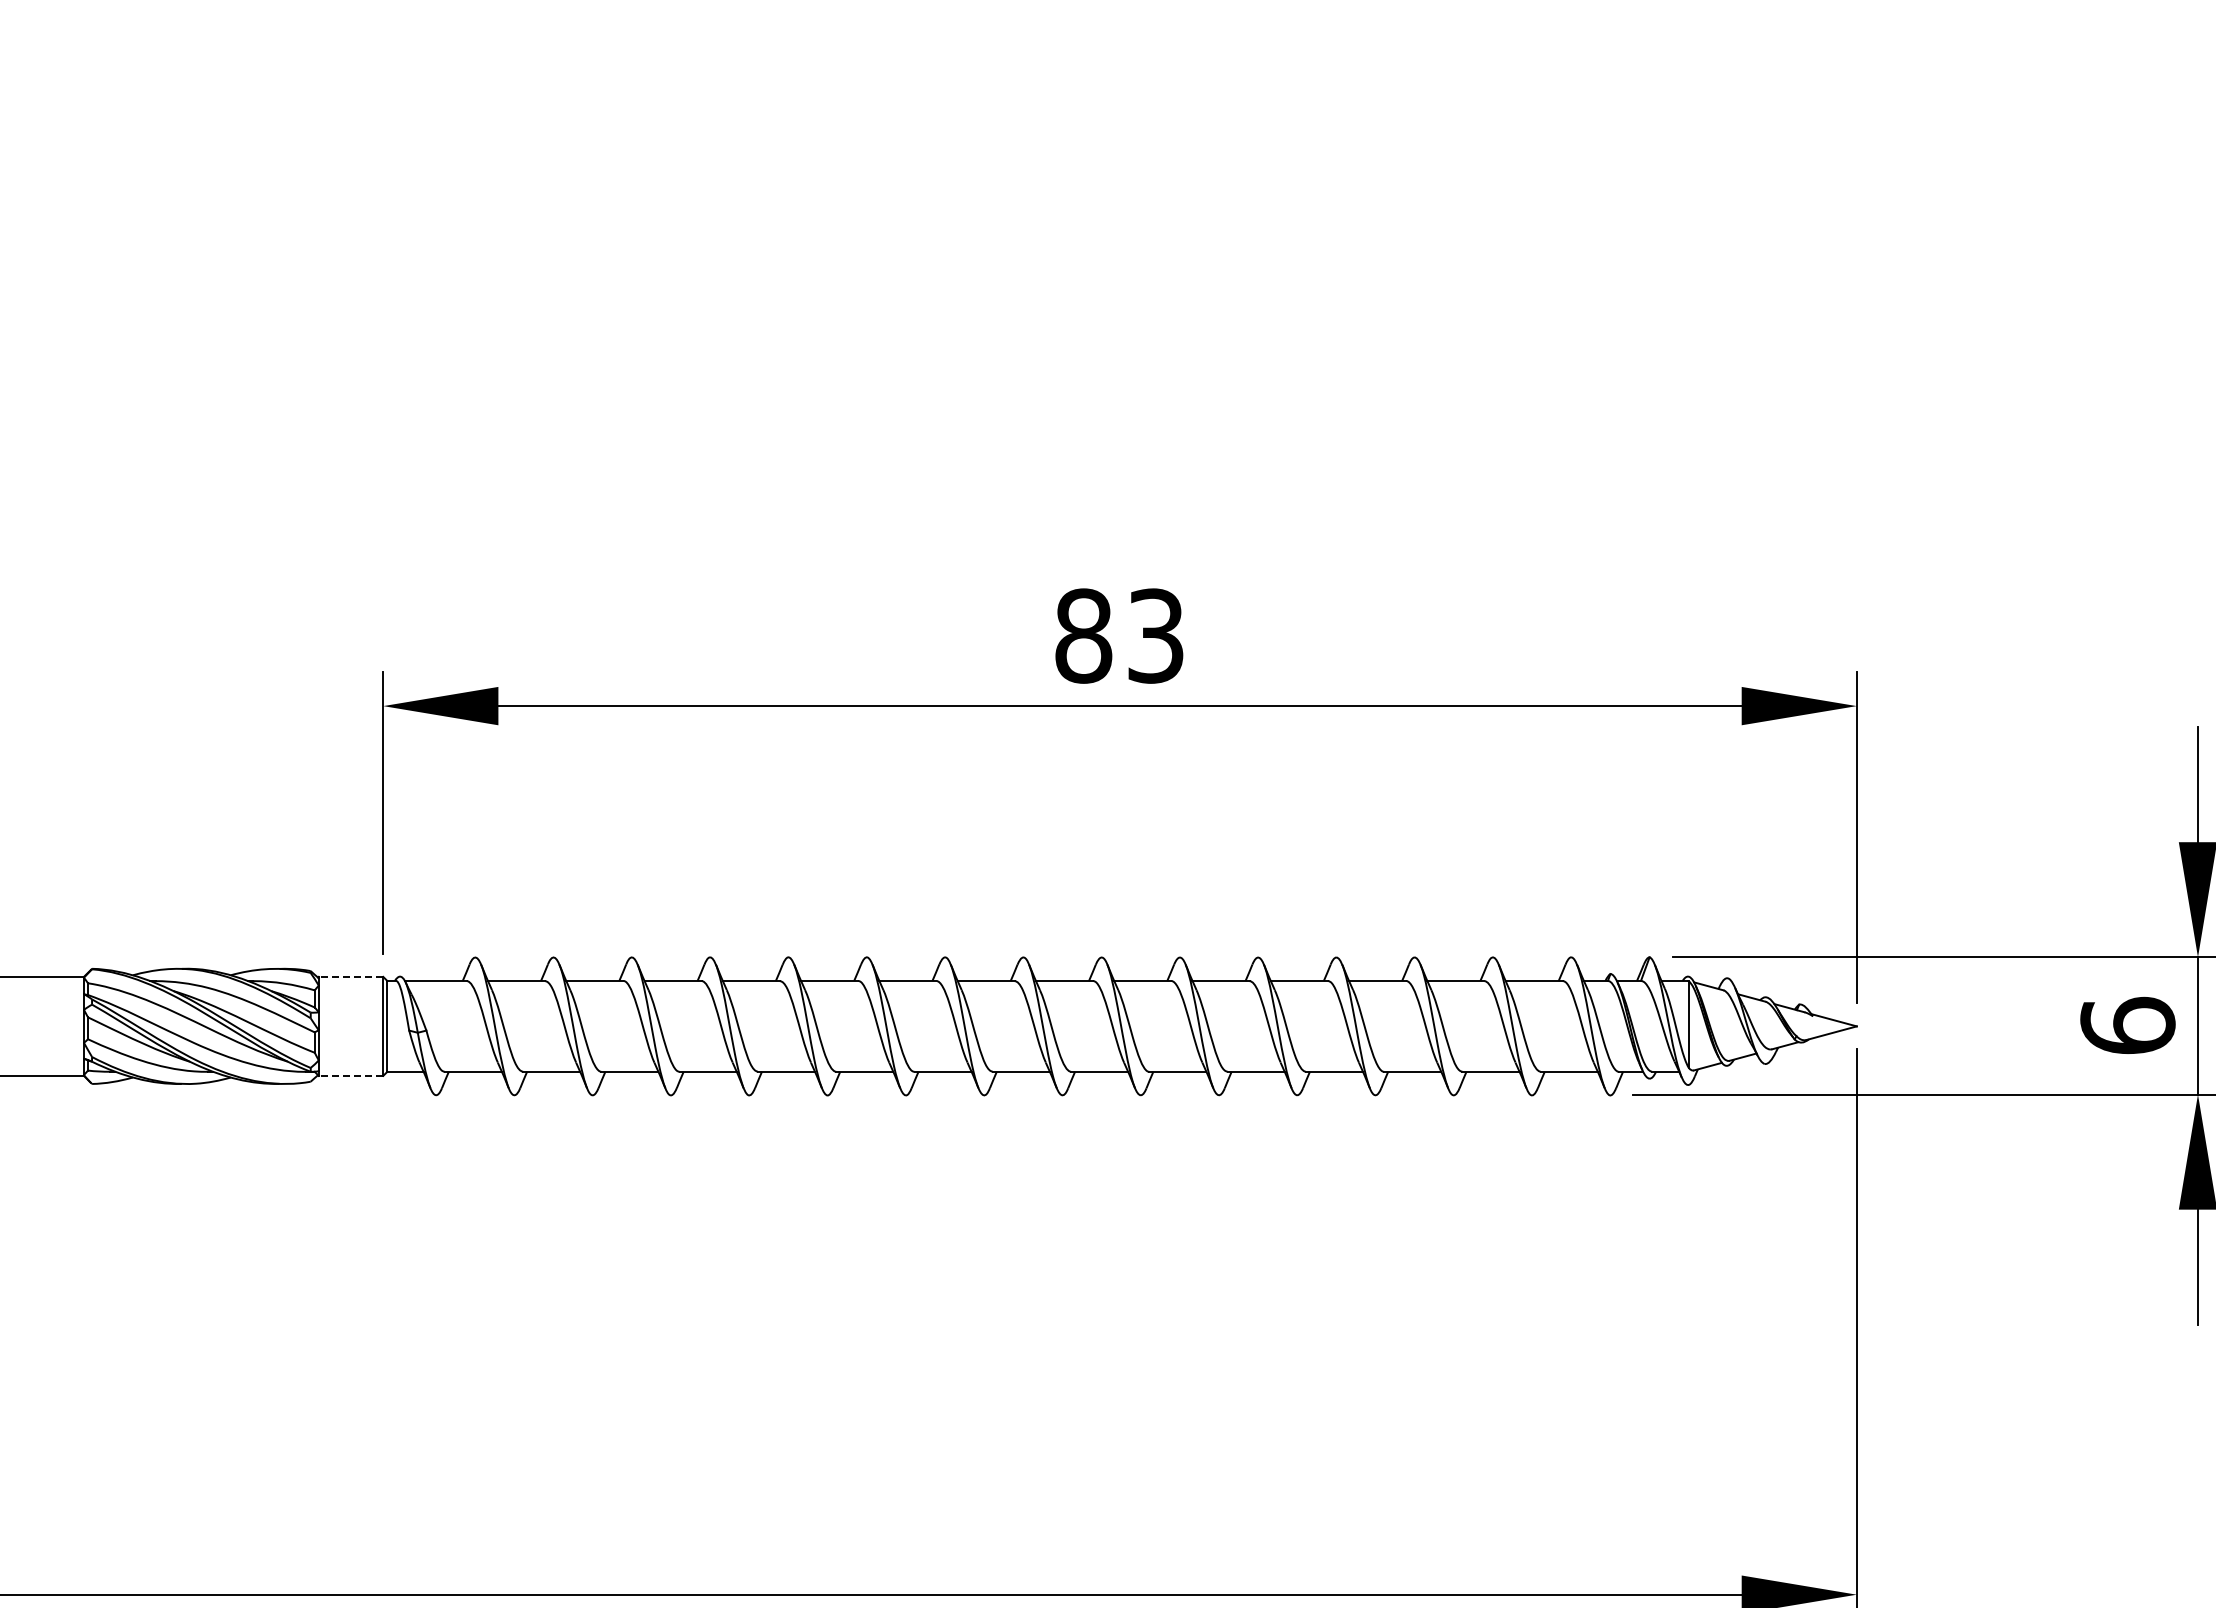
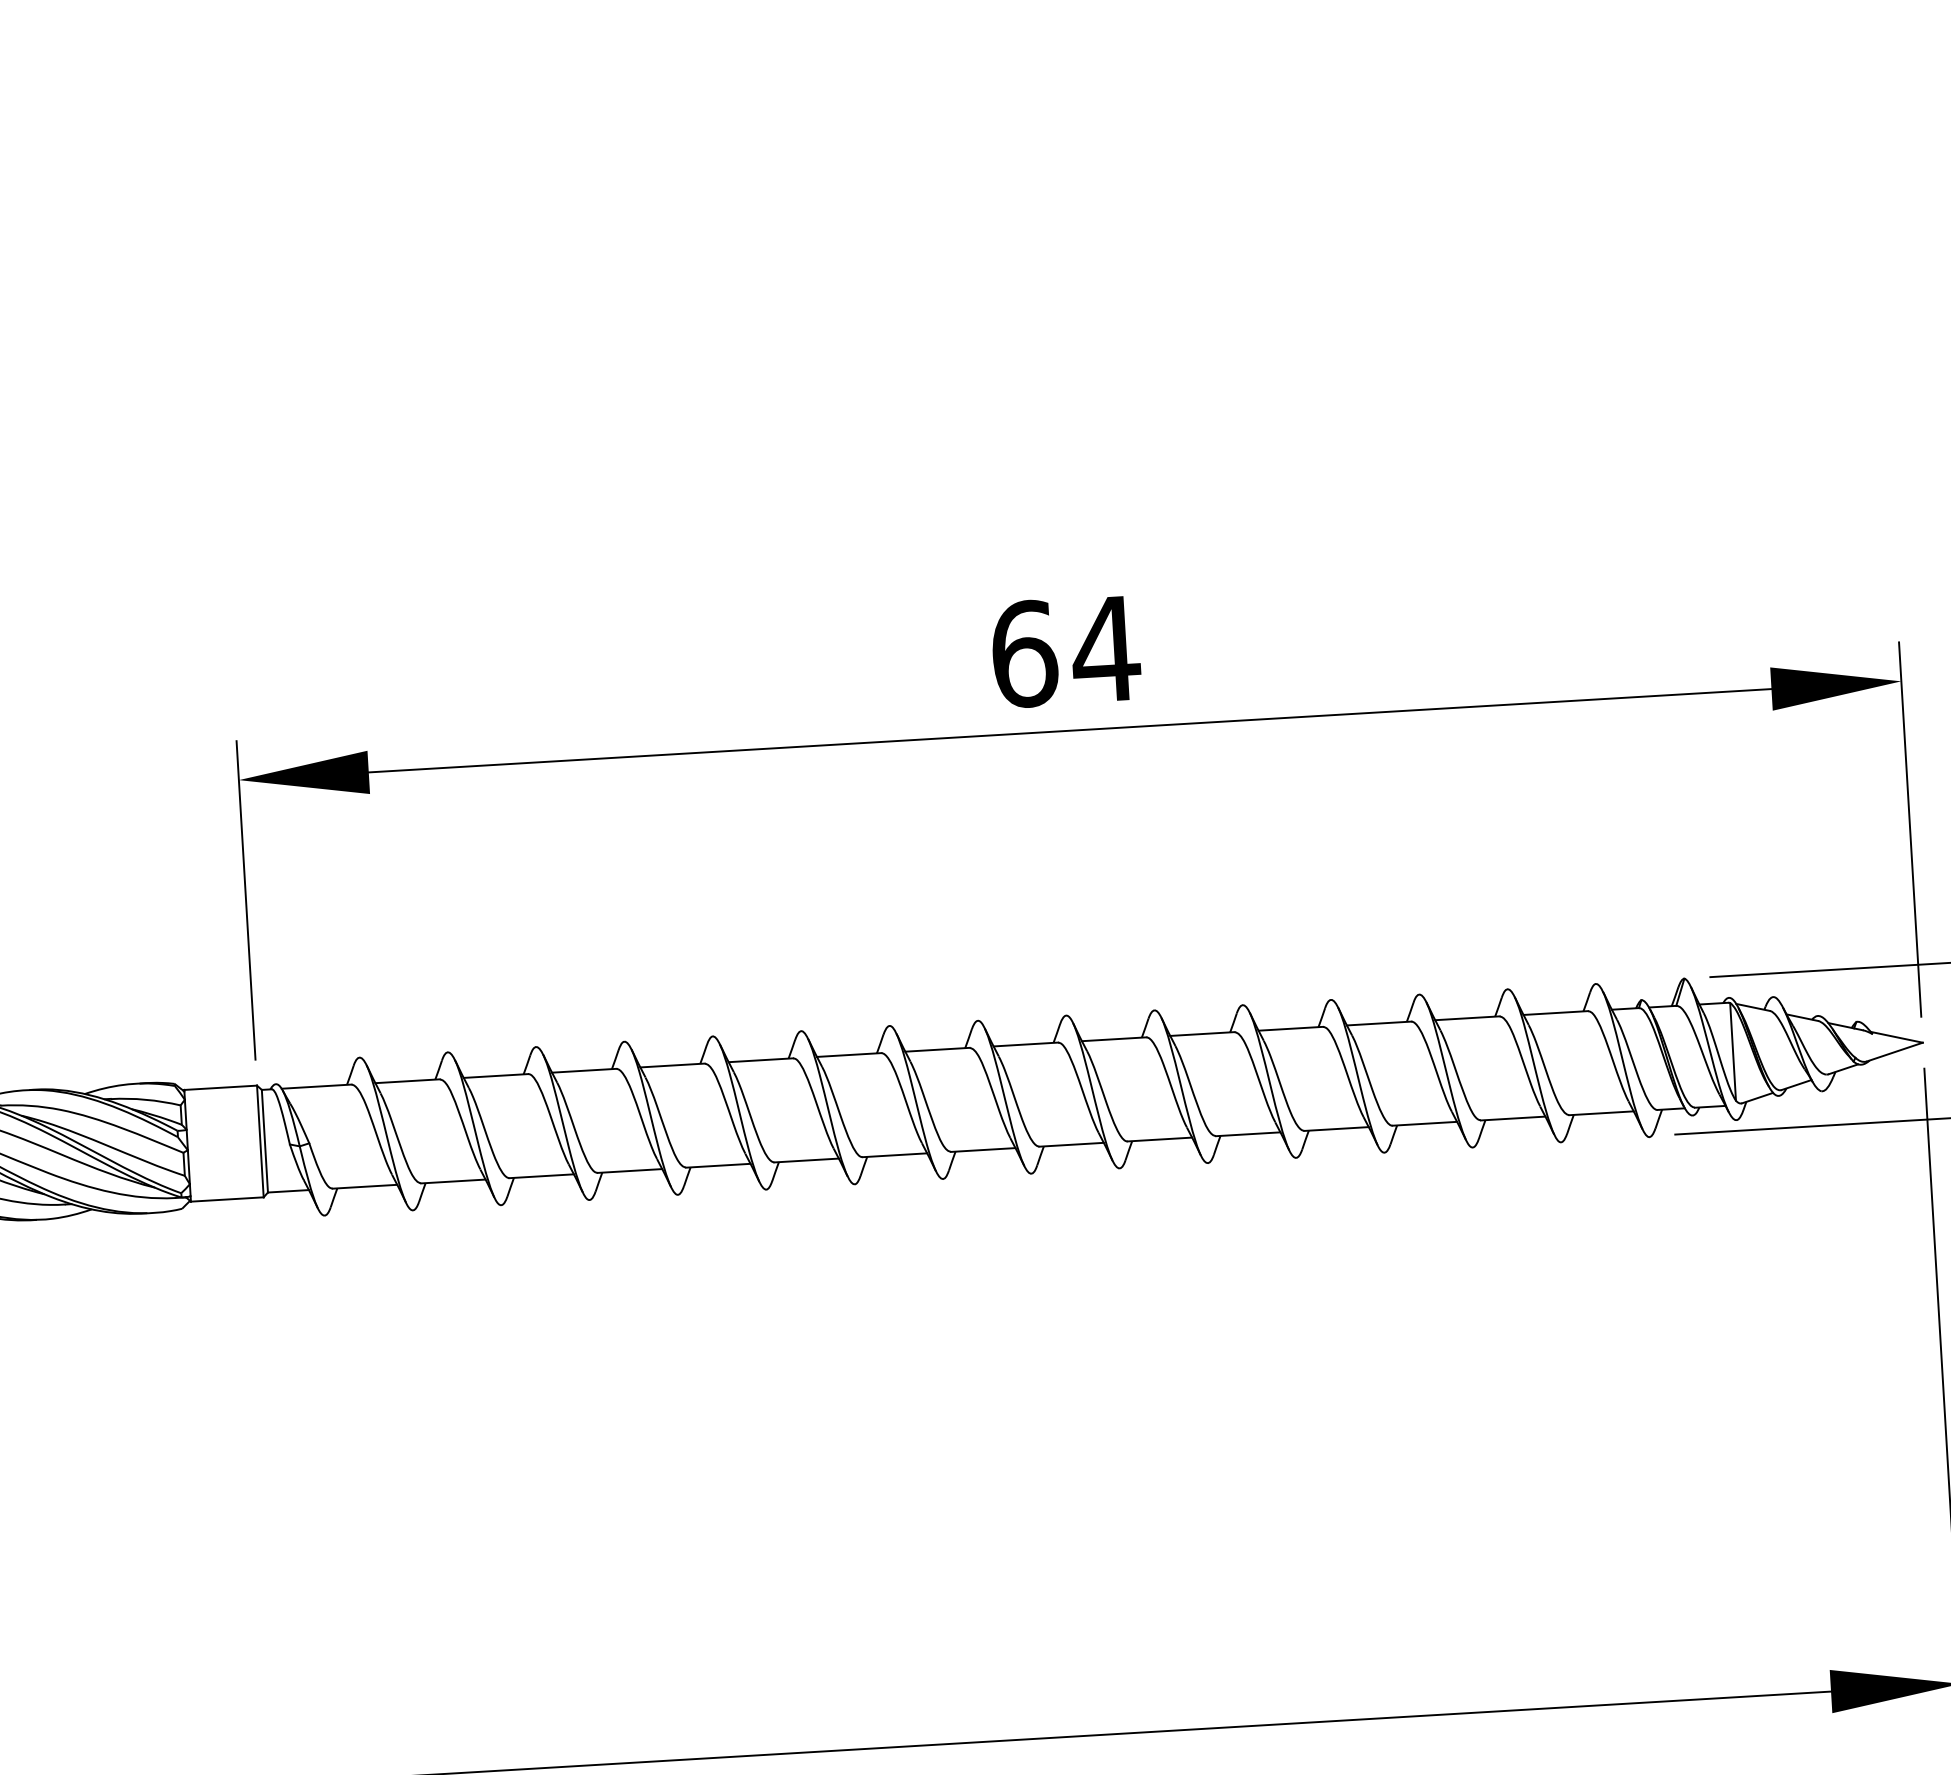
text: (1120, 635) -> (1065, 651), 83 -> 64
line: (350, 976) -> (220, 1087), dashed -> solid
line: (350, 1075) -> (226, 1199), dashed -> solid

